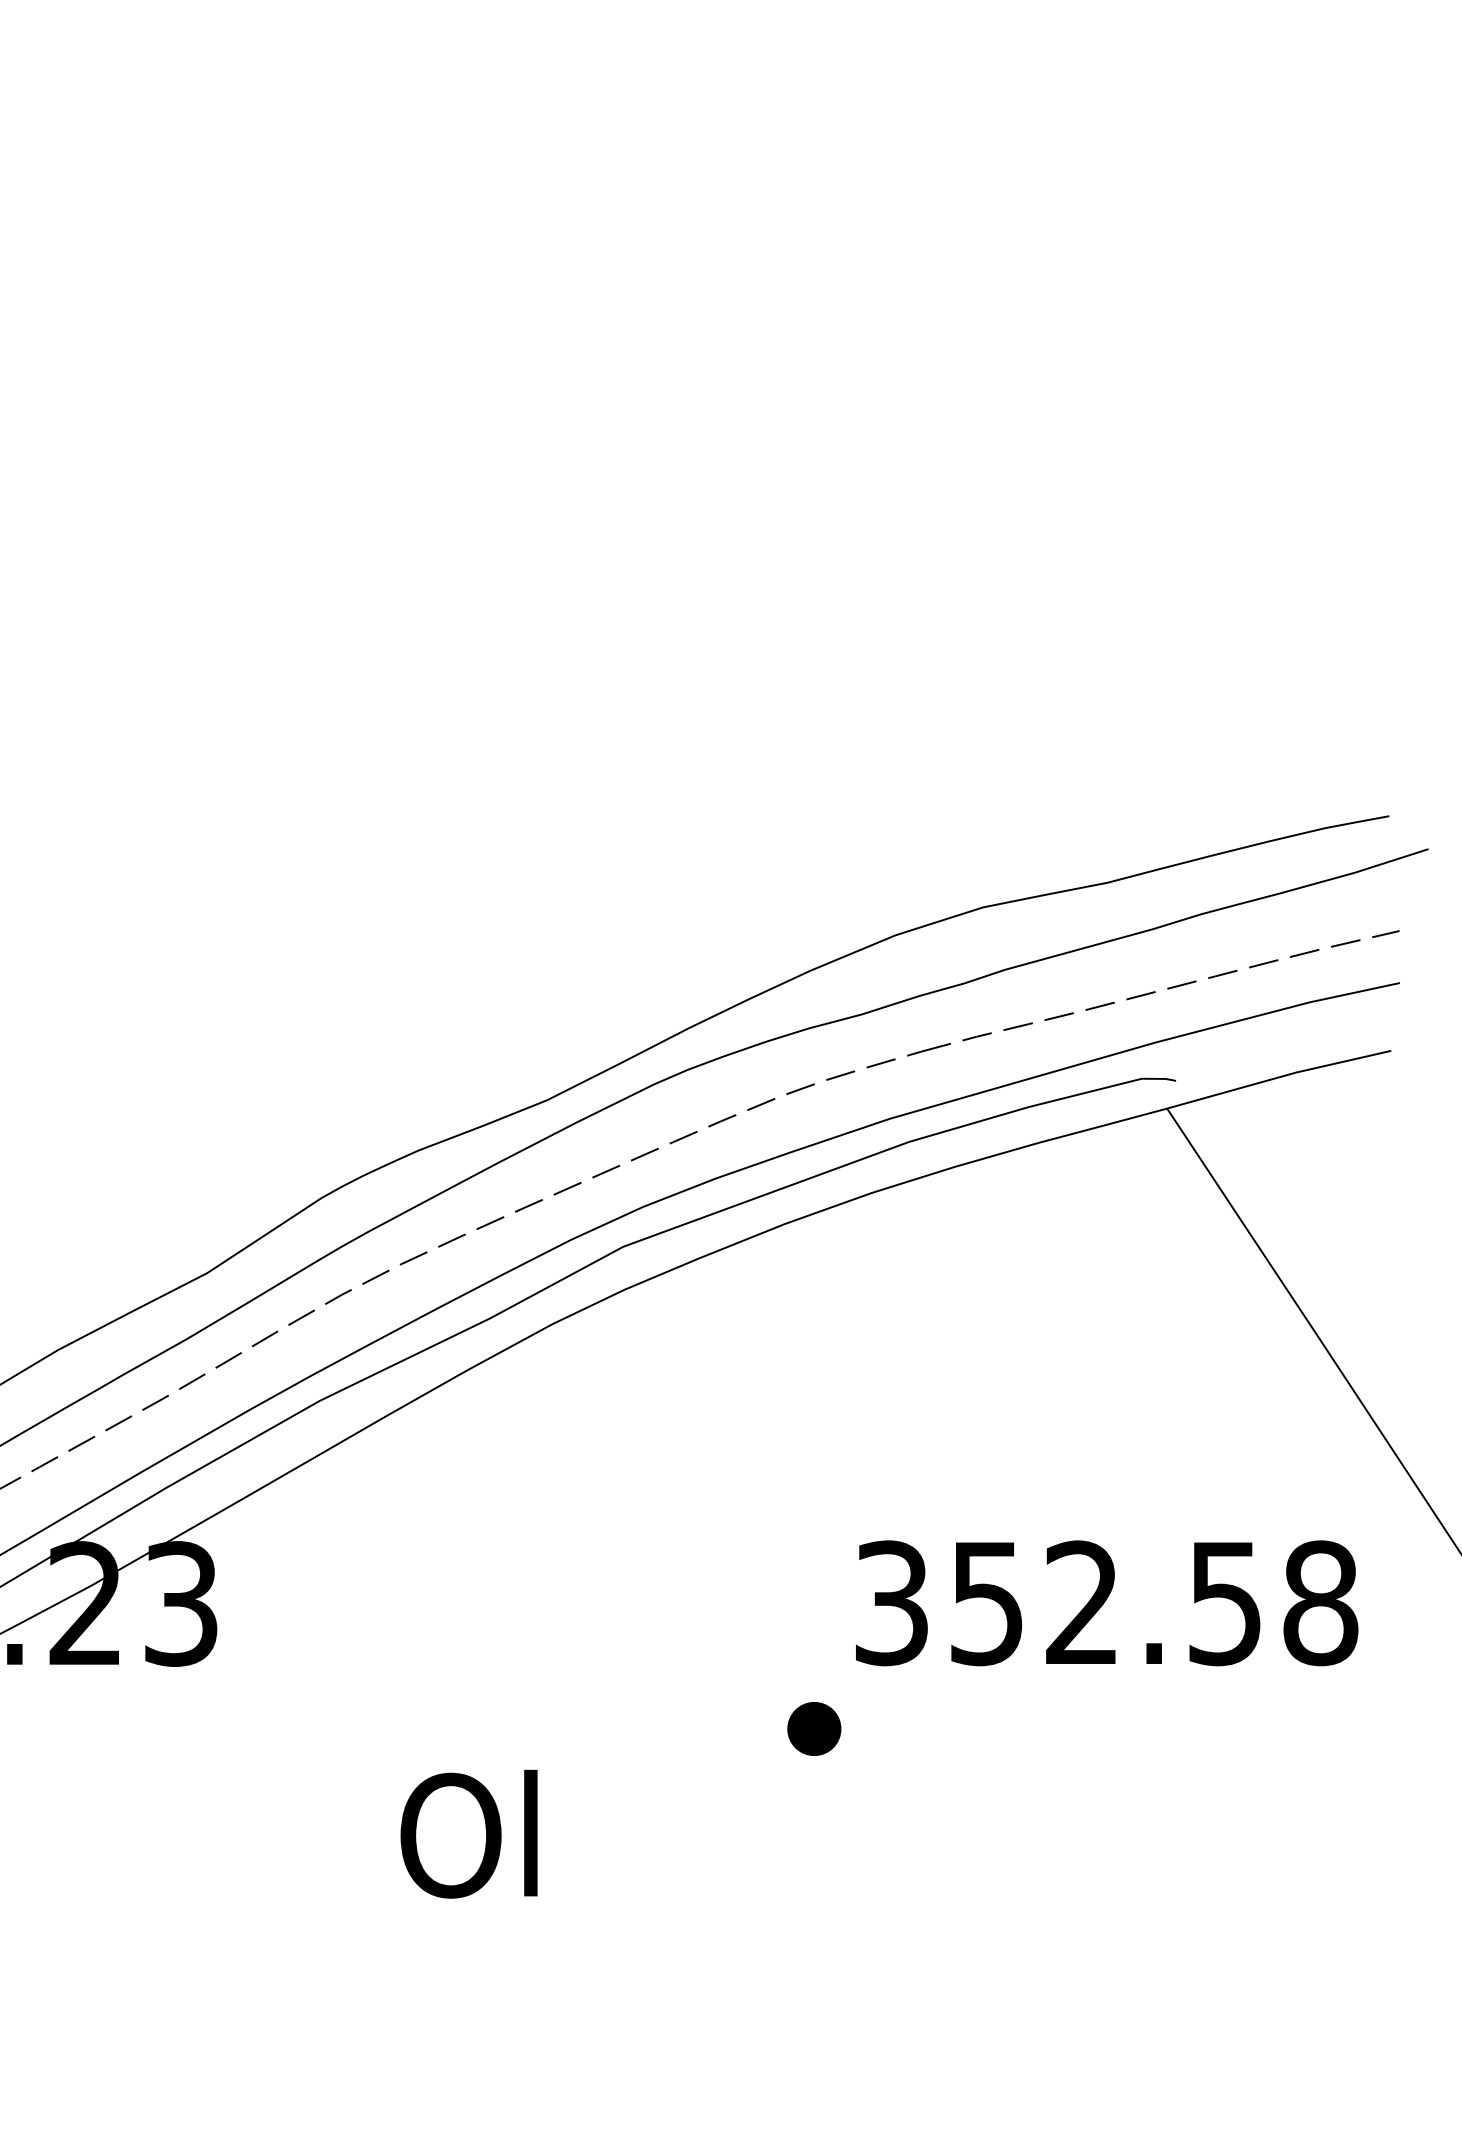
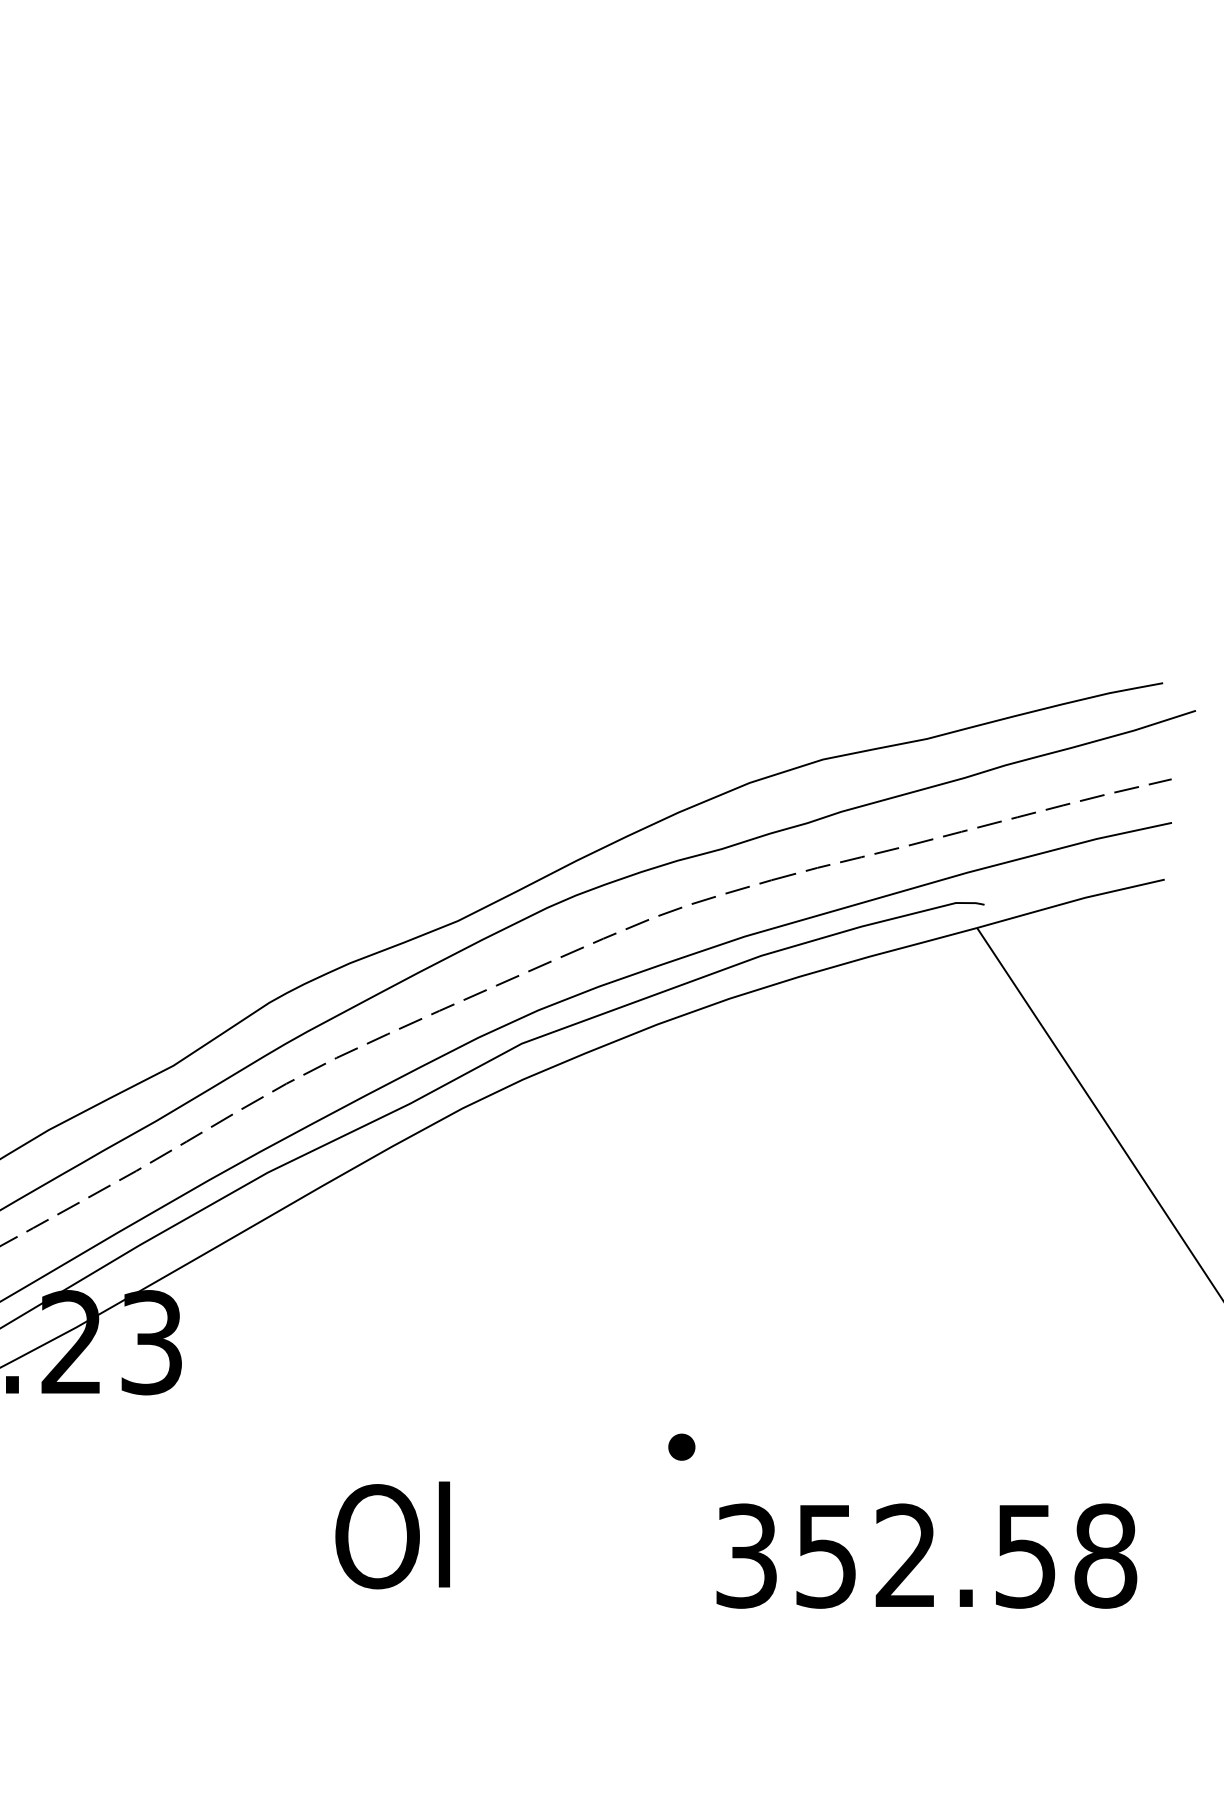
text: (1106, 1602) -> (926, 1555), moved
part: (814, 1727) -> (681, 1446), size x0.6

